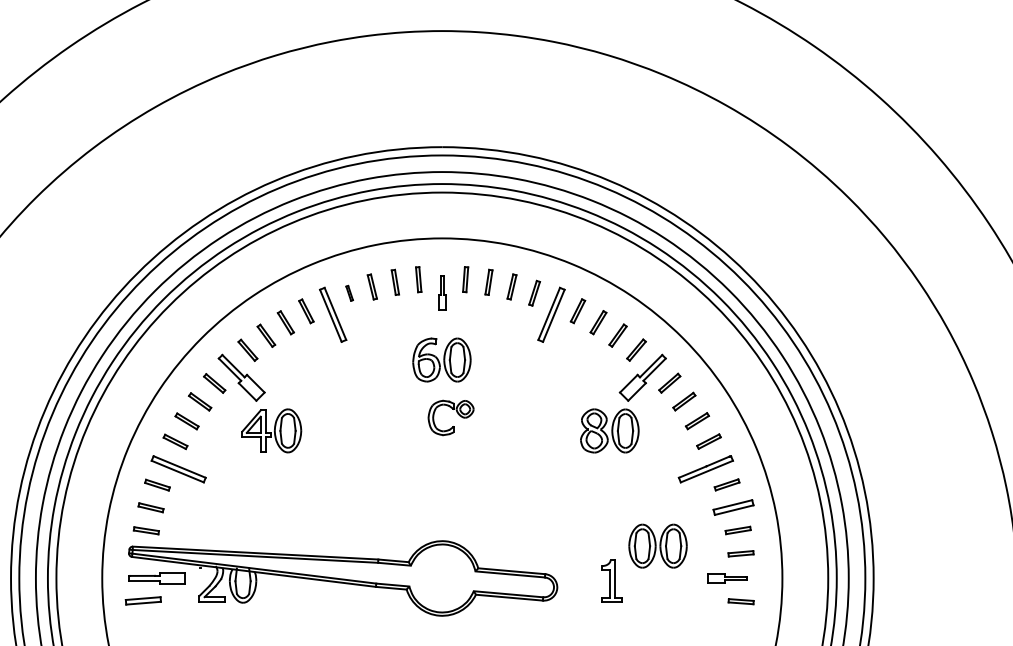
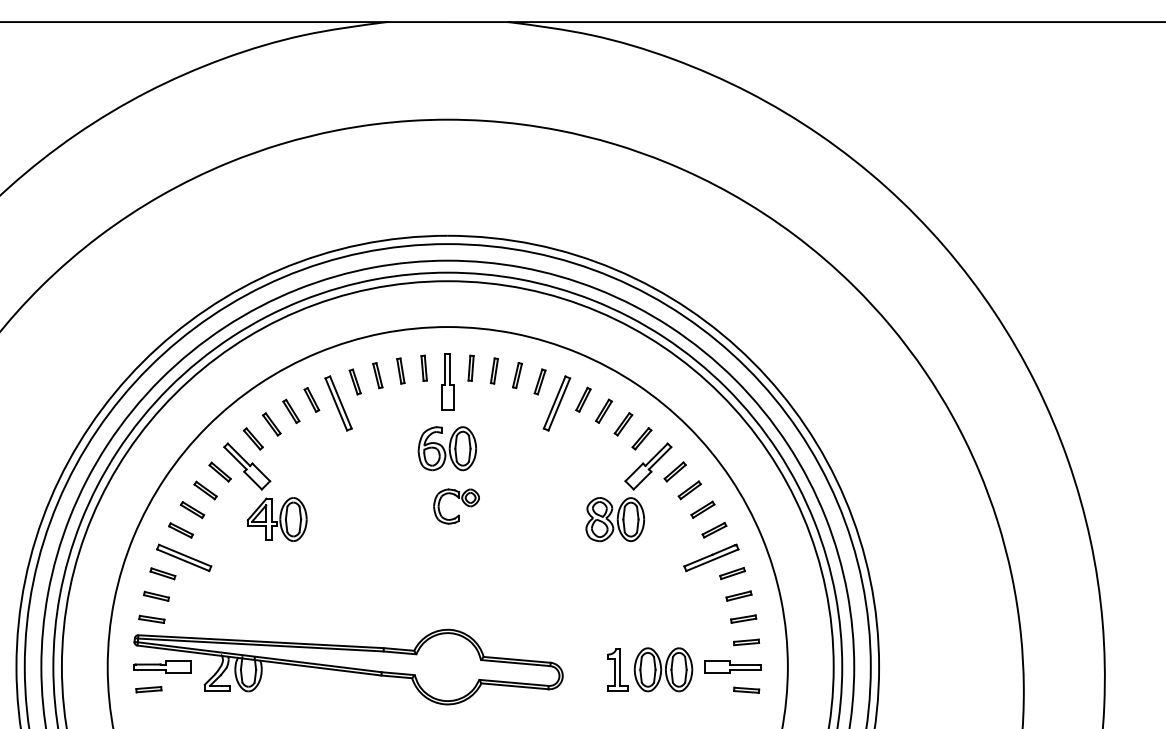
part: (349, 292) -> (354, 381), size x1.67
part: (442, 292) -> (447, 381), size x1.67
part: (733, 506) -> (738, 595), size x0.62
part: (658, 545) -> (663, 669), moved
part: (727, 577) -> (732, 666), size x1.43
part: (143, 600) -> (148, 689), size x0.71

